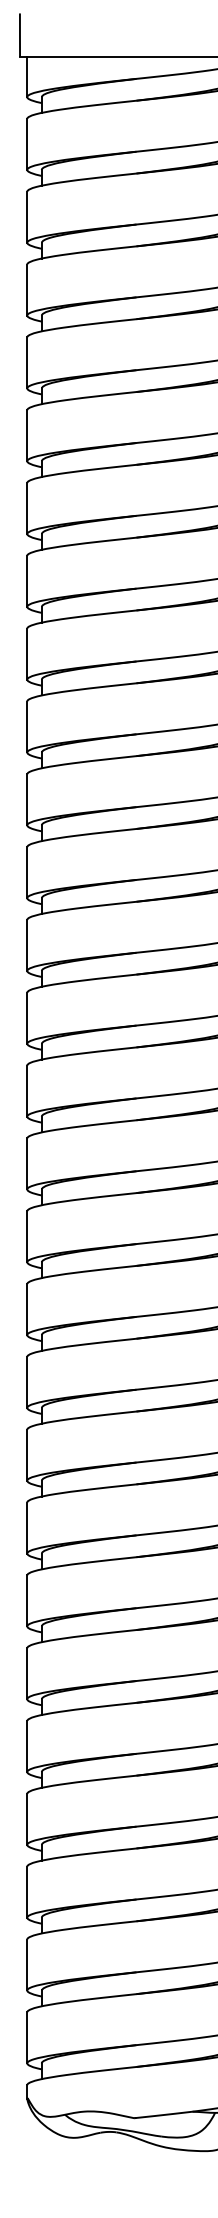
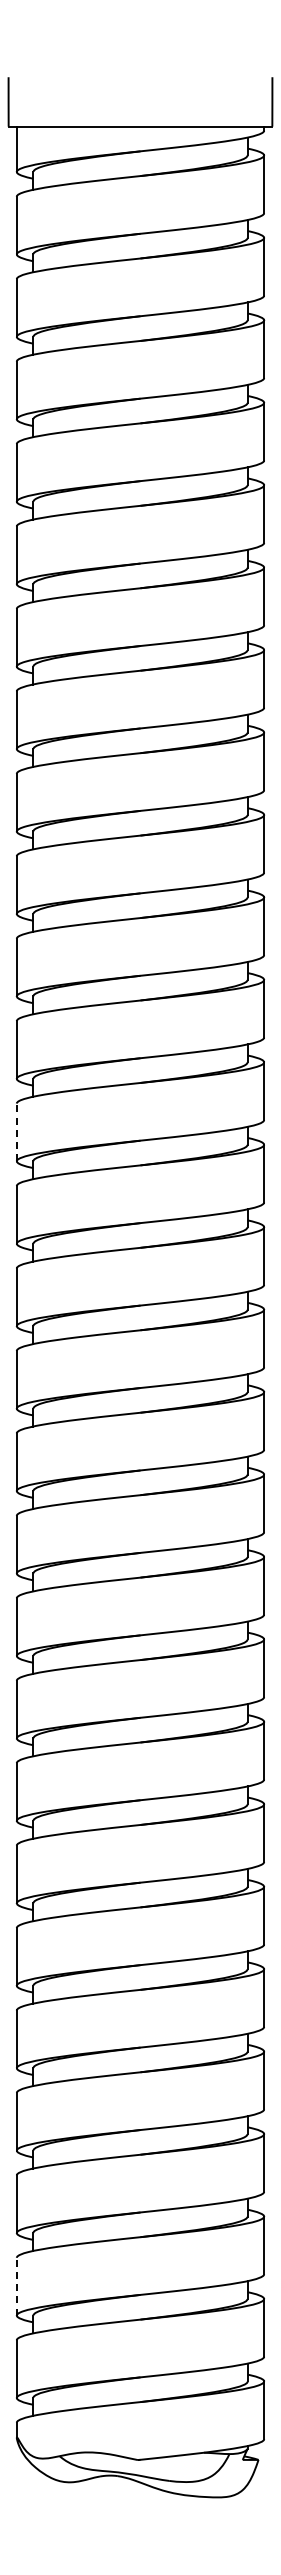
line: (26, 945) -> (16, 1132), solid -> dashed
line: (26, 1964) -> (16, 2286), solid -> dashed

